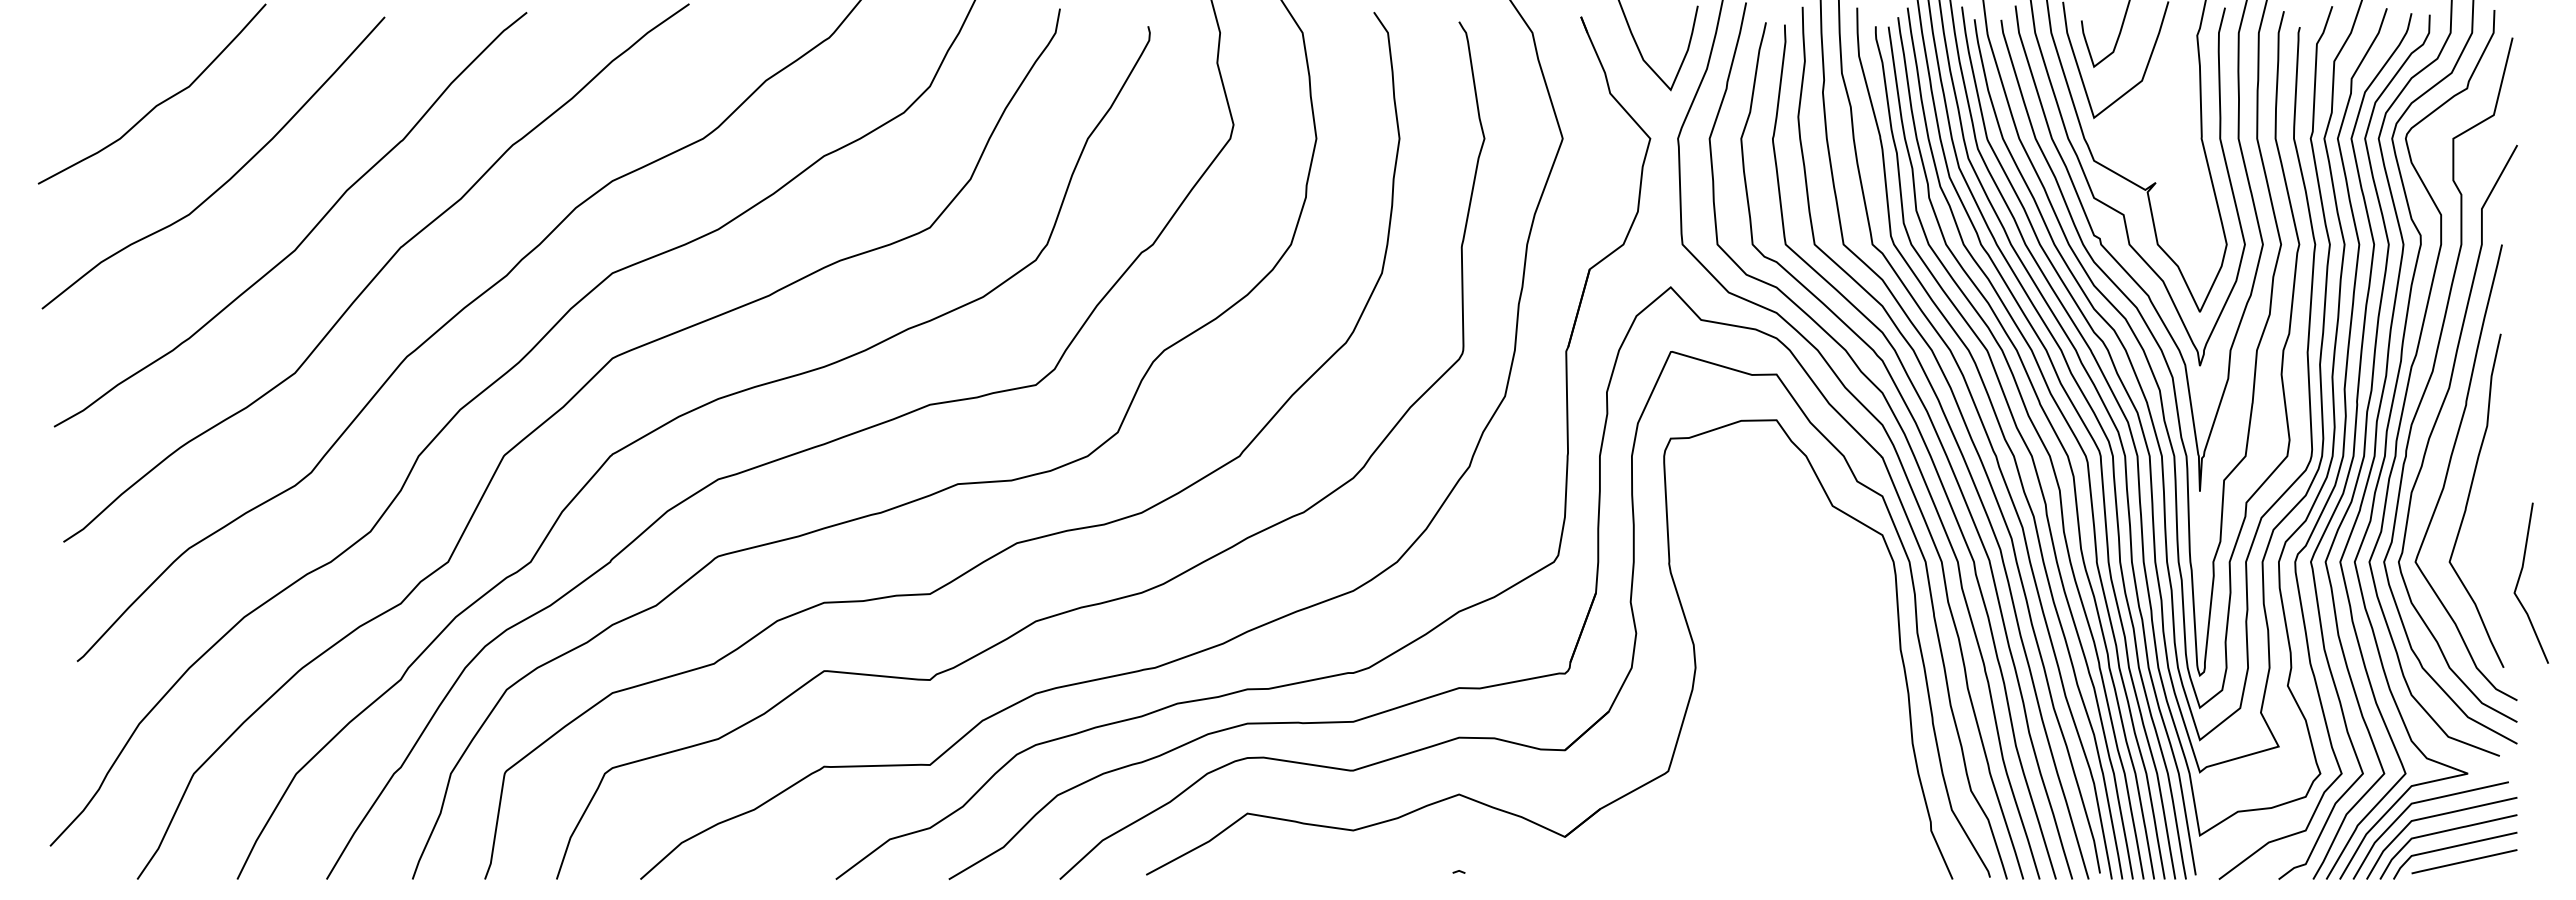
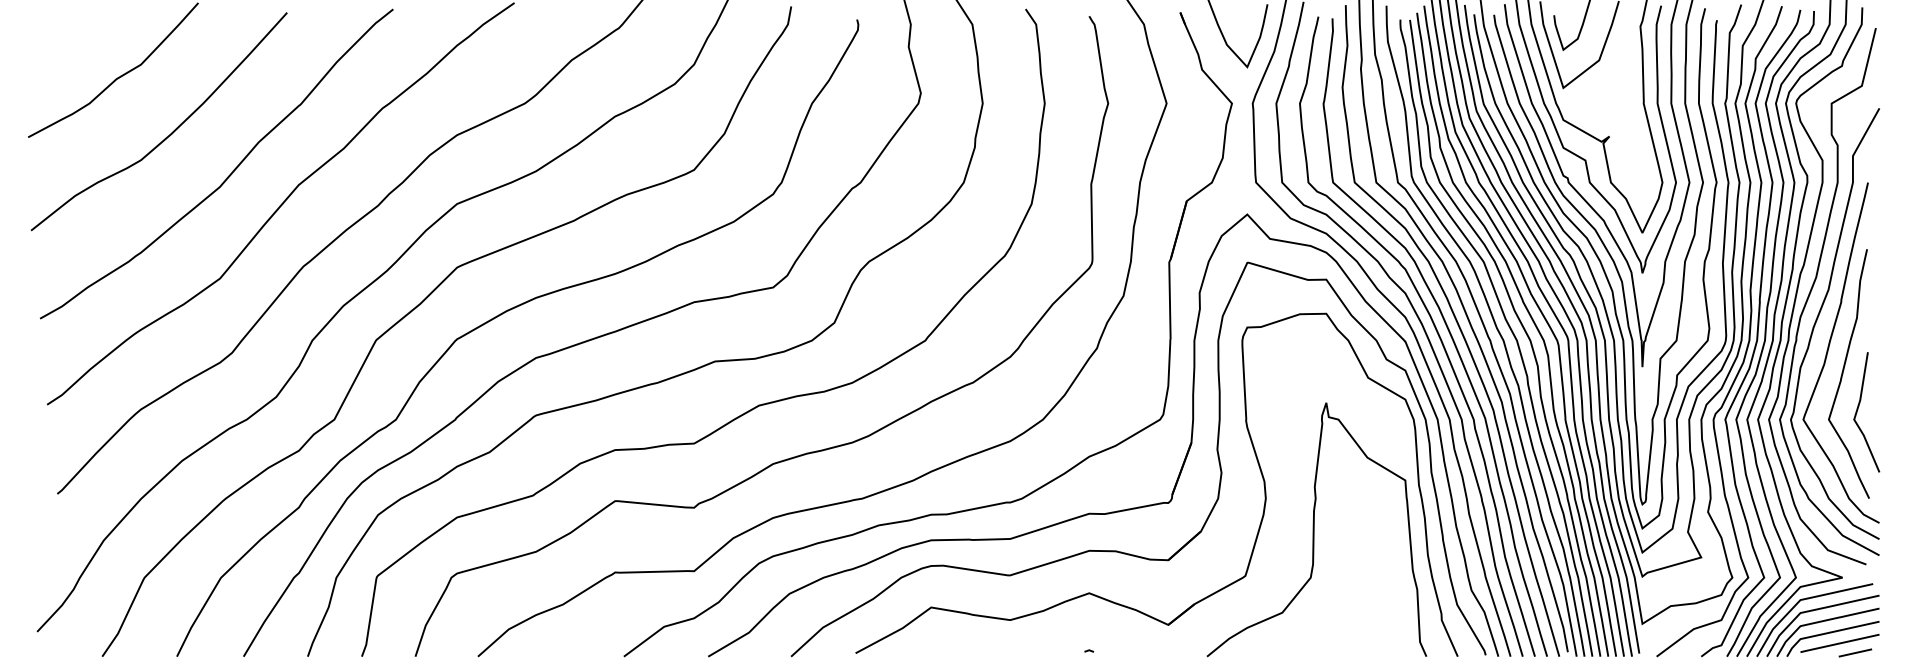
line: (2519, 581) -> (1857, 411), moved
curve: (1760, 709) -> (1314, 529), added
line: (2484, 874) -> (1854, 652), added

